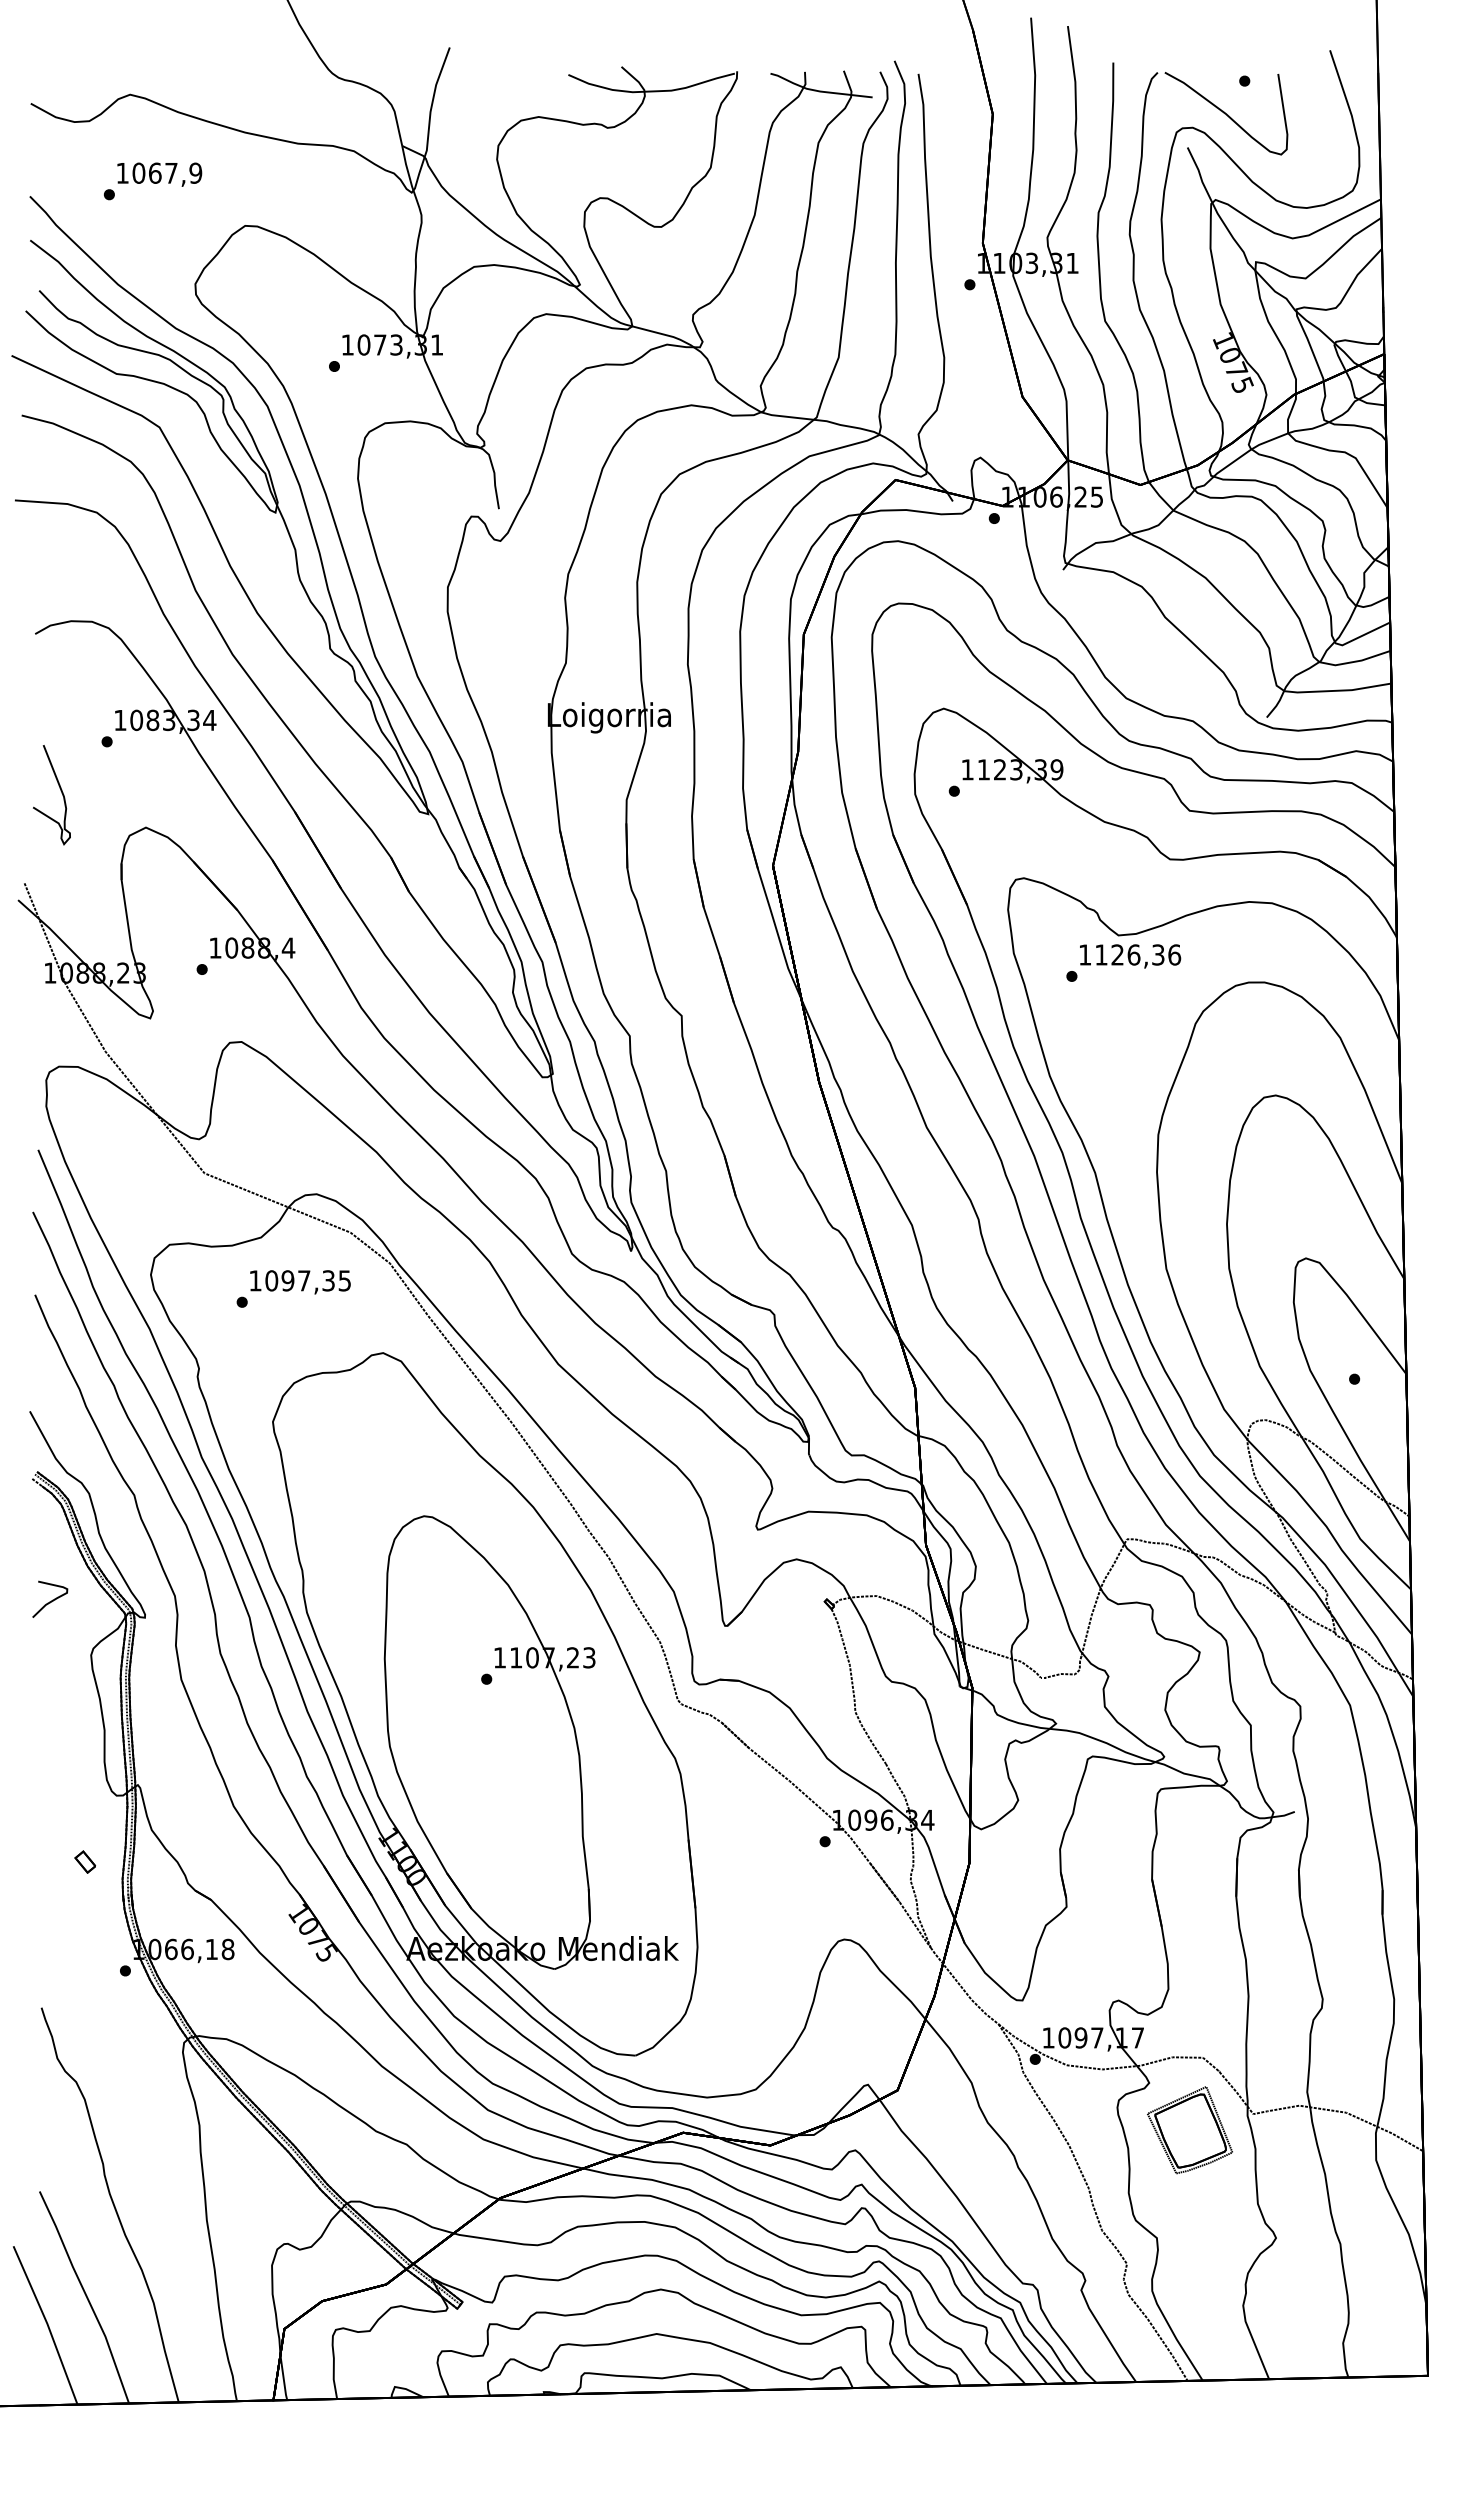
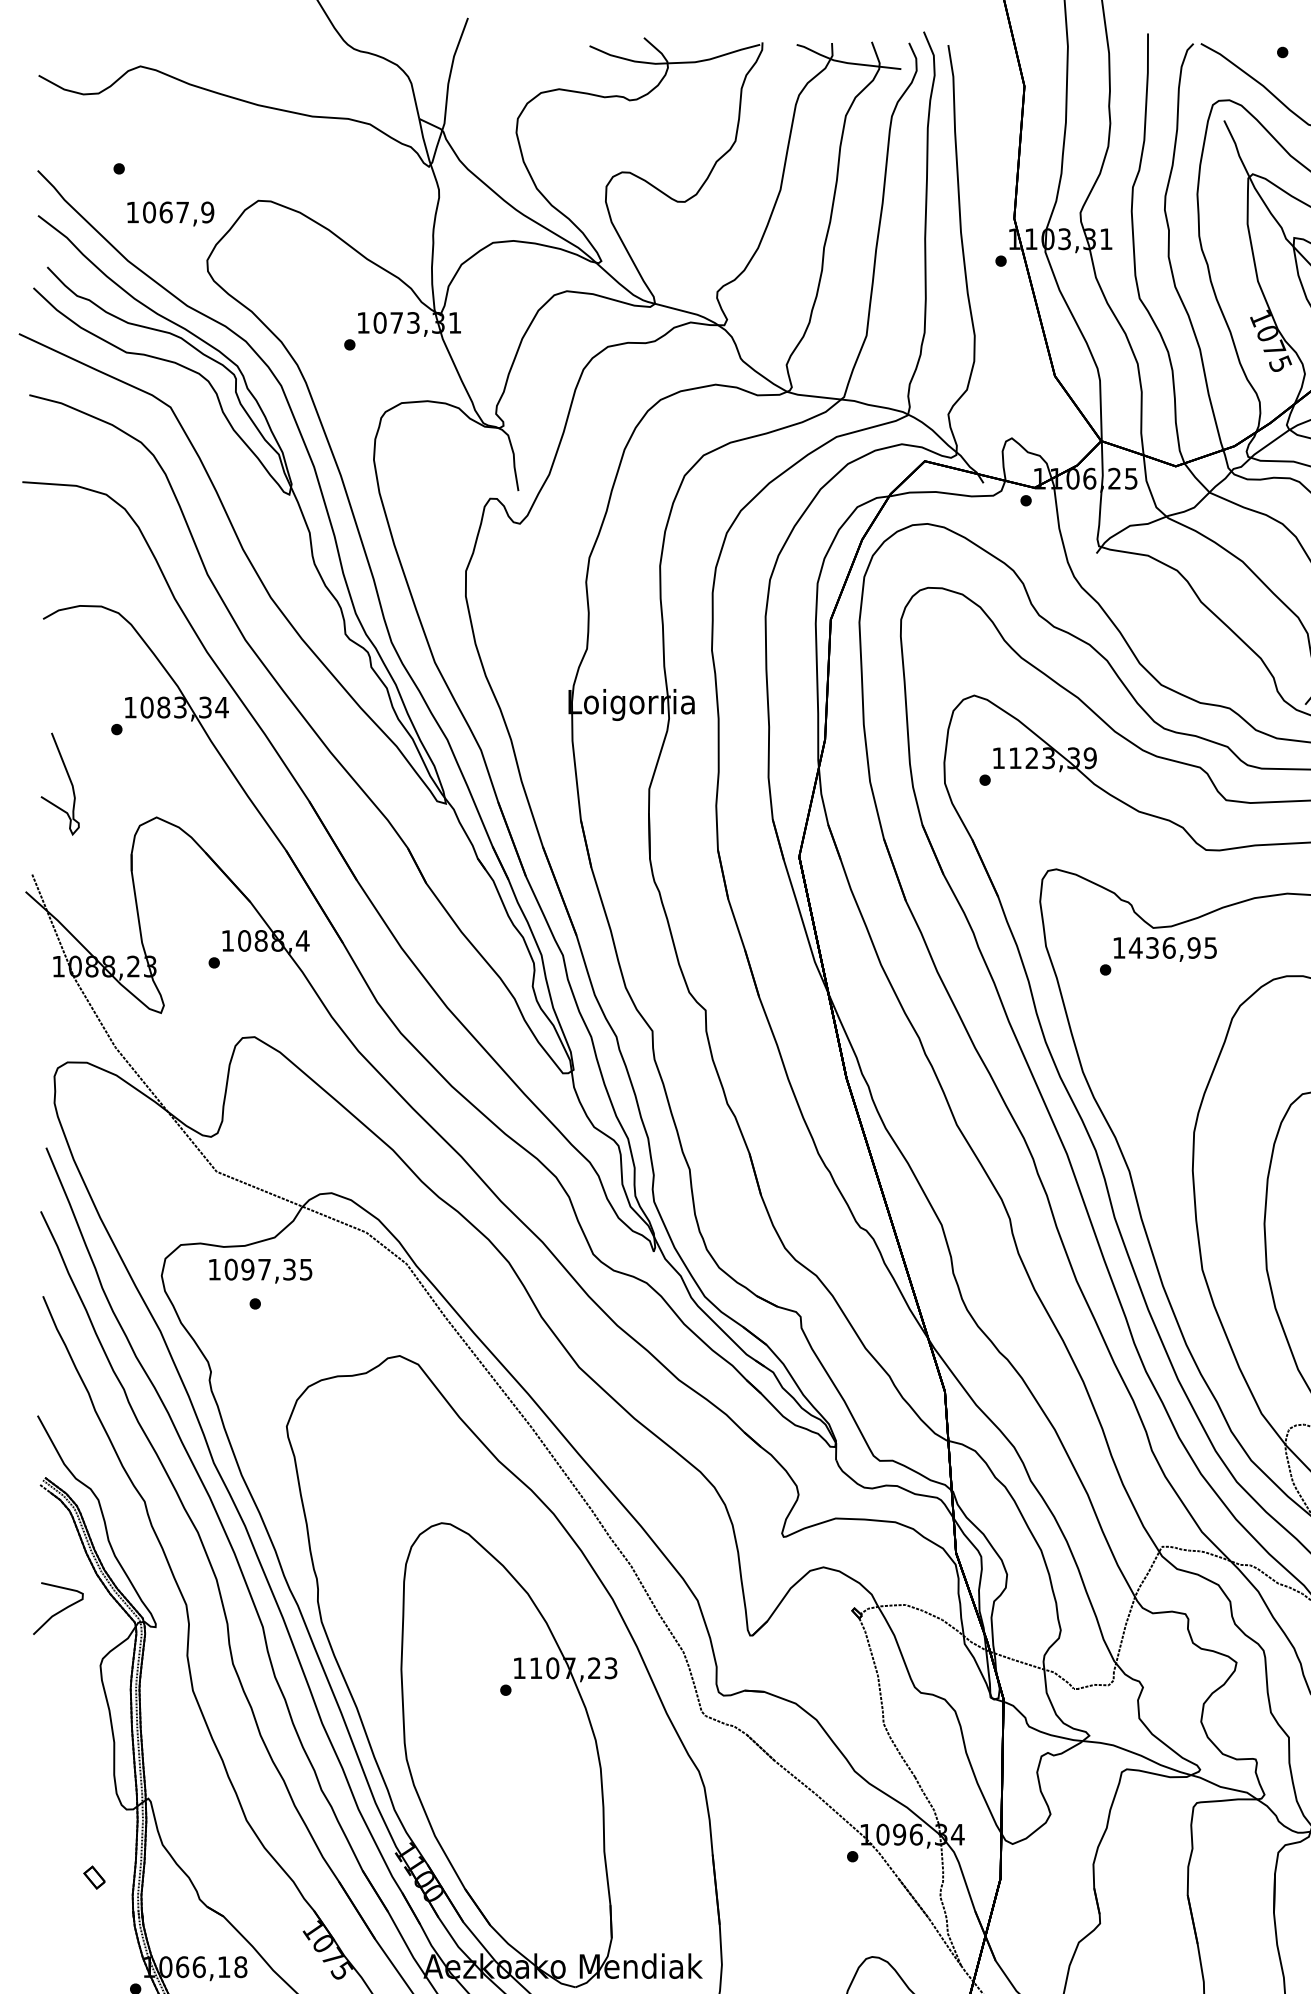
text: (159, 174) -> (170, 213), moved
text: (1137, 954) -> (1172, 947), 1126,36 -> 1436,95
text: (300, 1282) -> (260, 1271), moved
part: (50, 1598) -> (58, 1607), size x1.4

